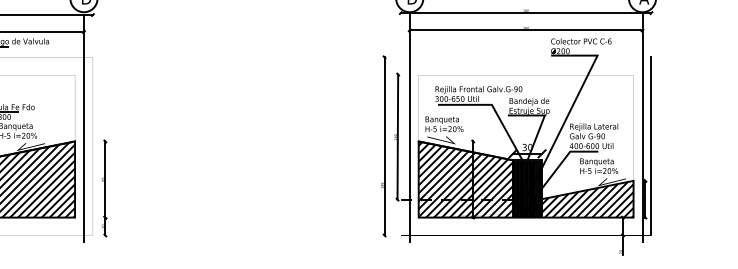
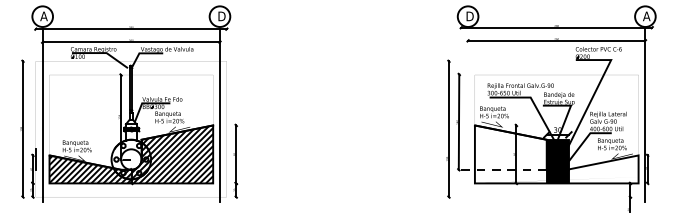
line: (410, 128) -> (468, 115), removed
line: (651, 146) -> (652, 129), removed
hatch: (525, 179) -> (556, 154), removed

